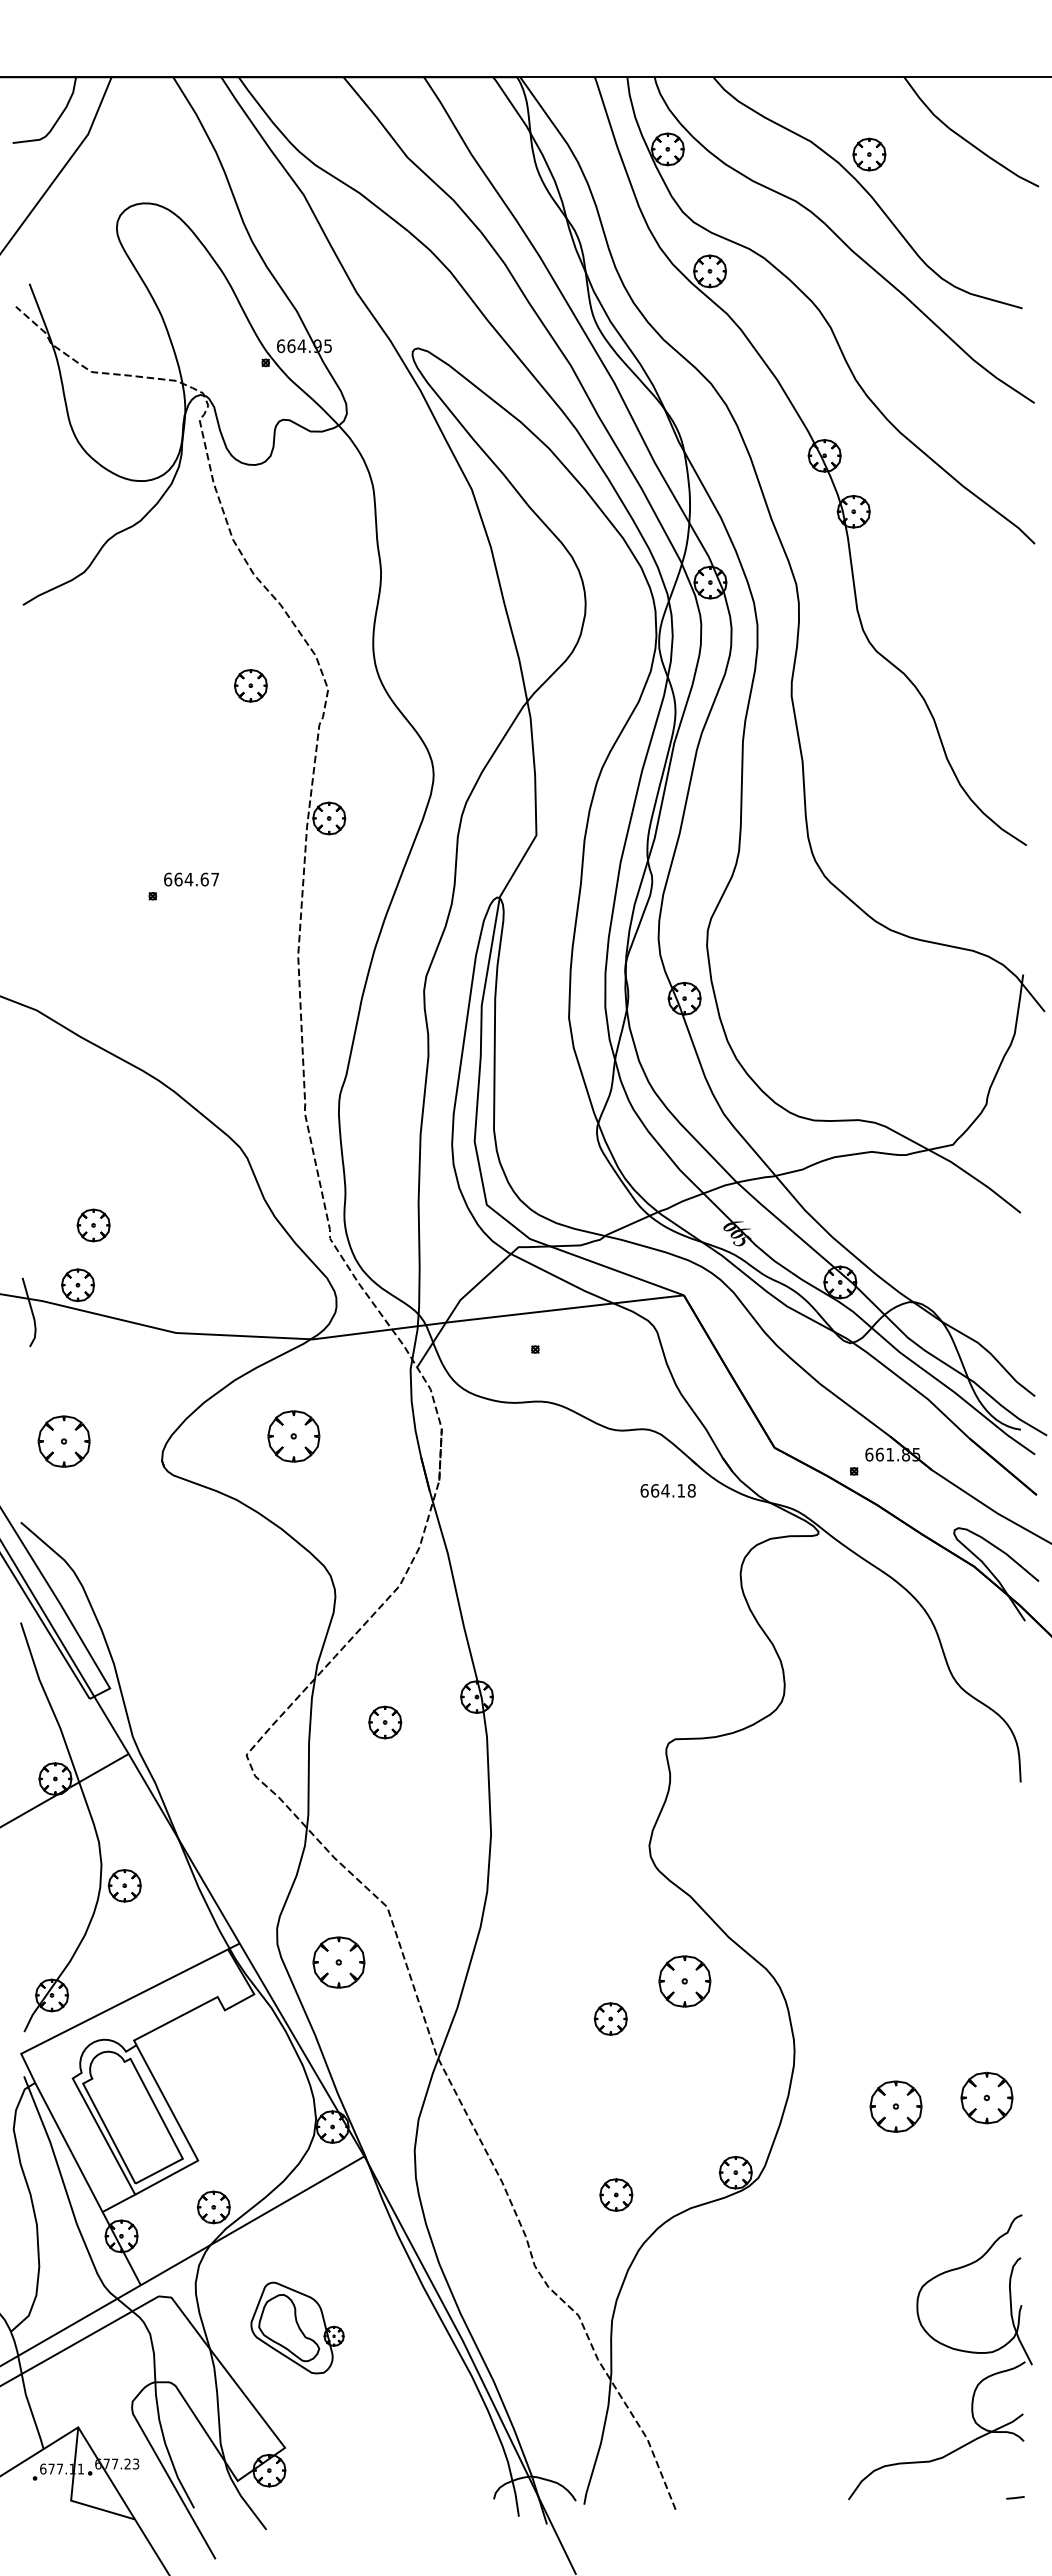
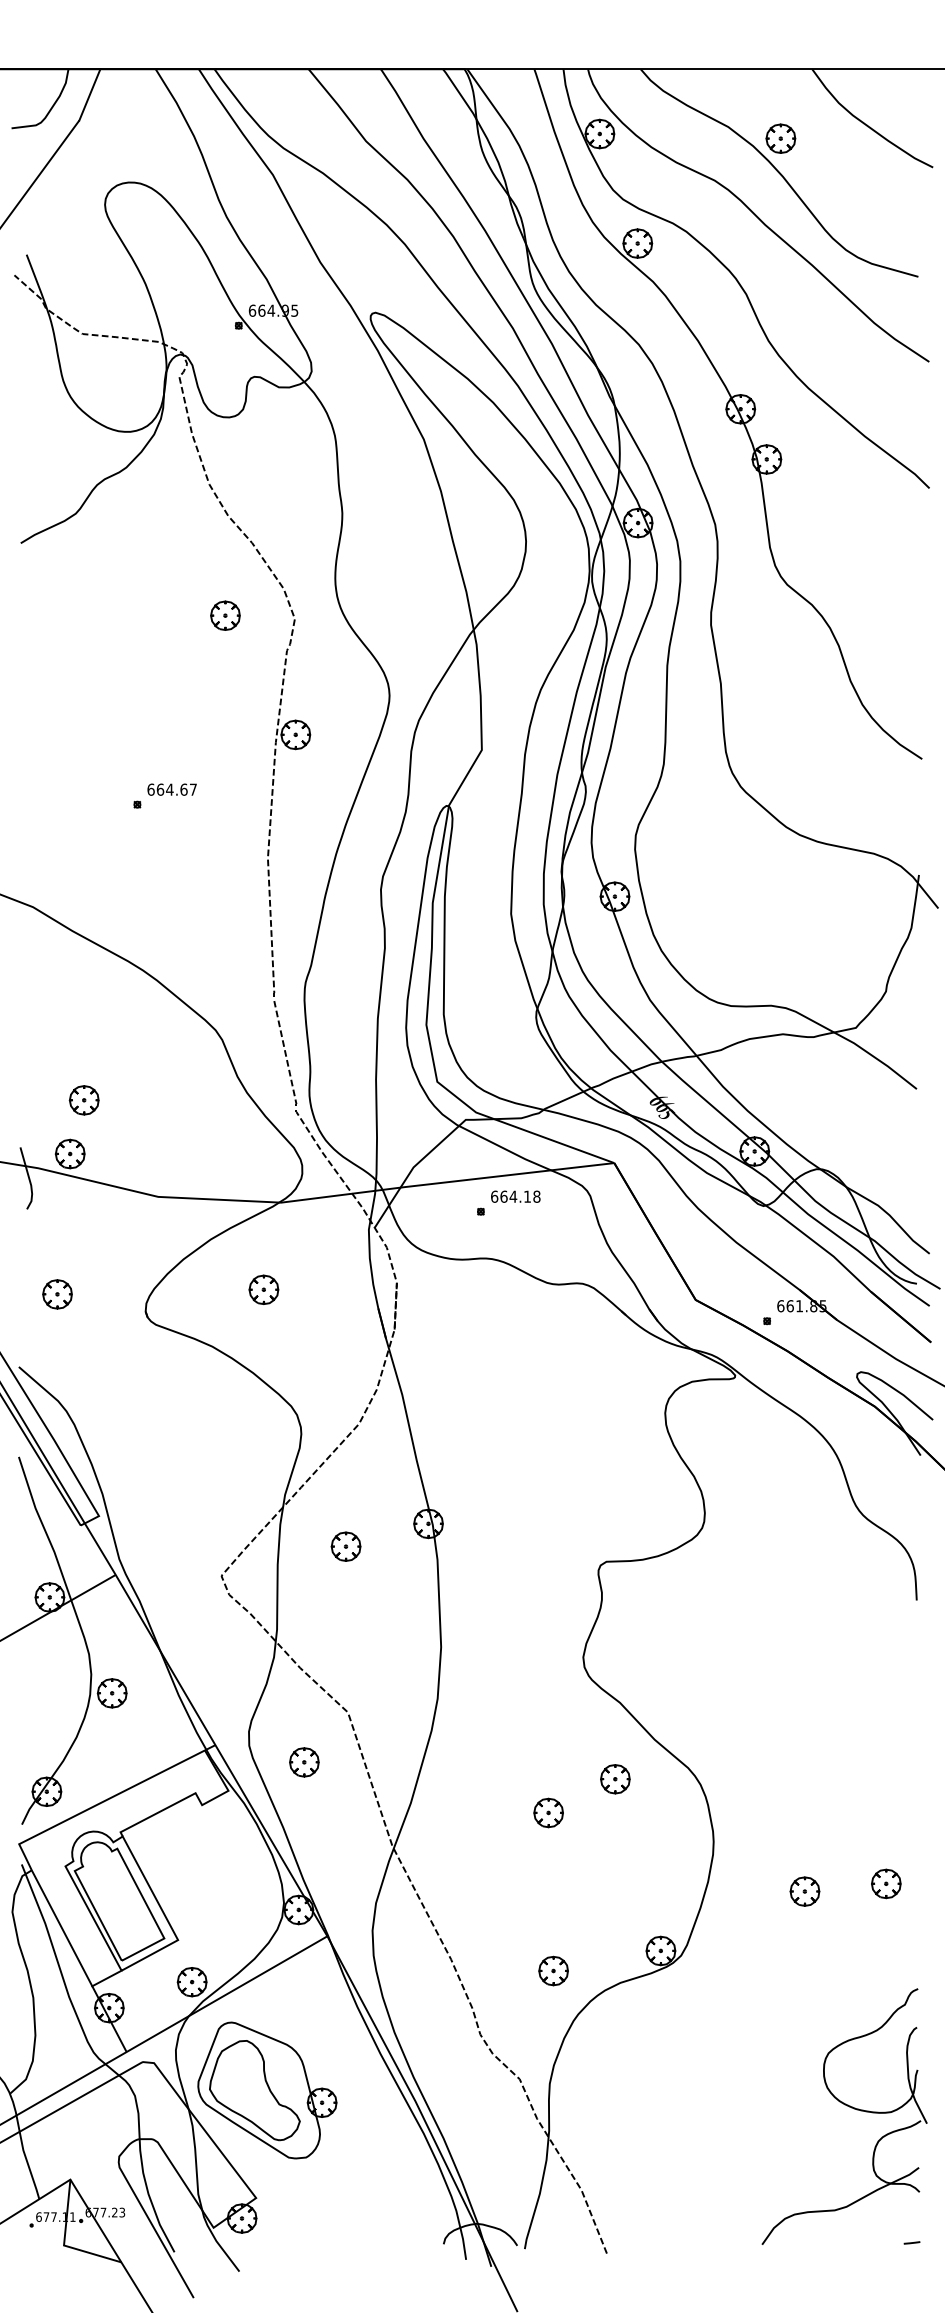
part: (293, 1436) -> (263, 1289), size x0.62
part: (63, 1441) -> (57, 1294), size x0.62
text: (667, 1490) -> (515, 1196), moved
part: (338, 1962) -> (304, 1762), size x0.62
part: (685, 1981) -> (615, 1779), size x0.62
part: (986, 2097) -> (886, 1883), size x0.62
part: (896, 2106) -> (805, 1891), size x0.62
part: (297, 2327) -> (267, 2089), size x1.67

